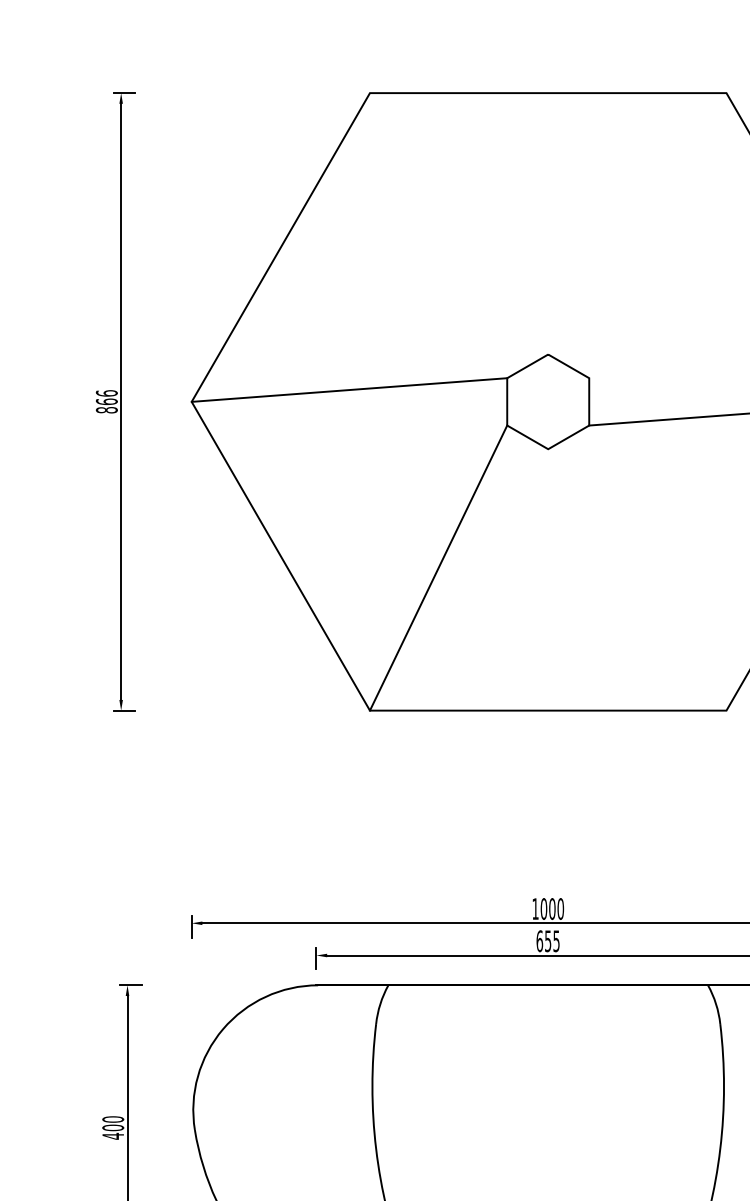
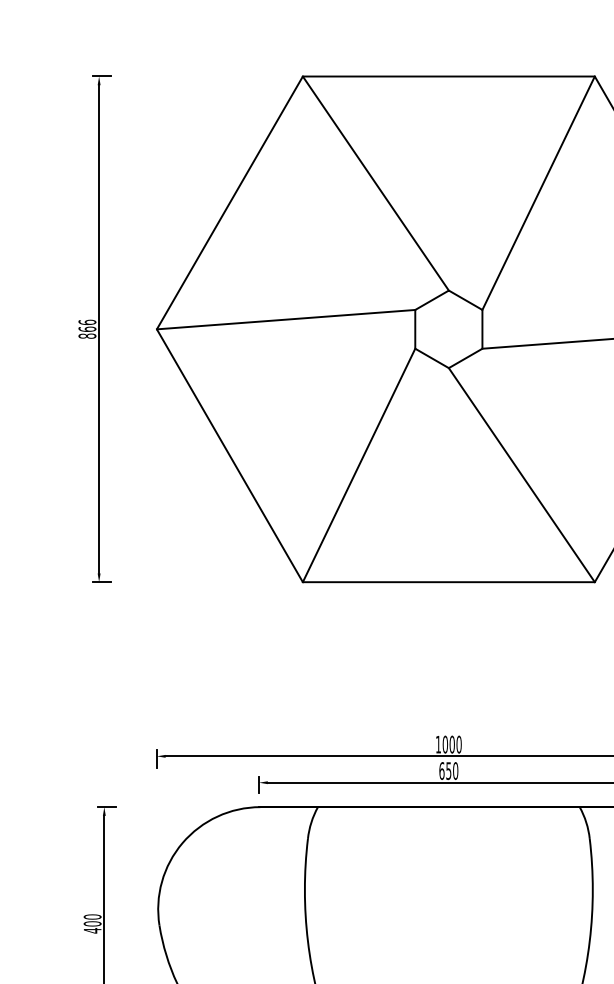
line: (458, 223) -> (375, 183), added
line: (657, 235) -> (538, 193), added
line: (637, 579) -> (521, 474), added
text: (556, 941) -> (455, 771), 655 -> 650

